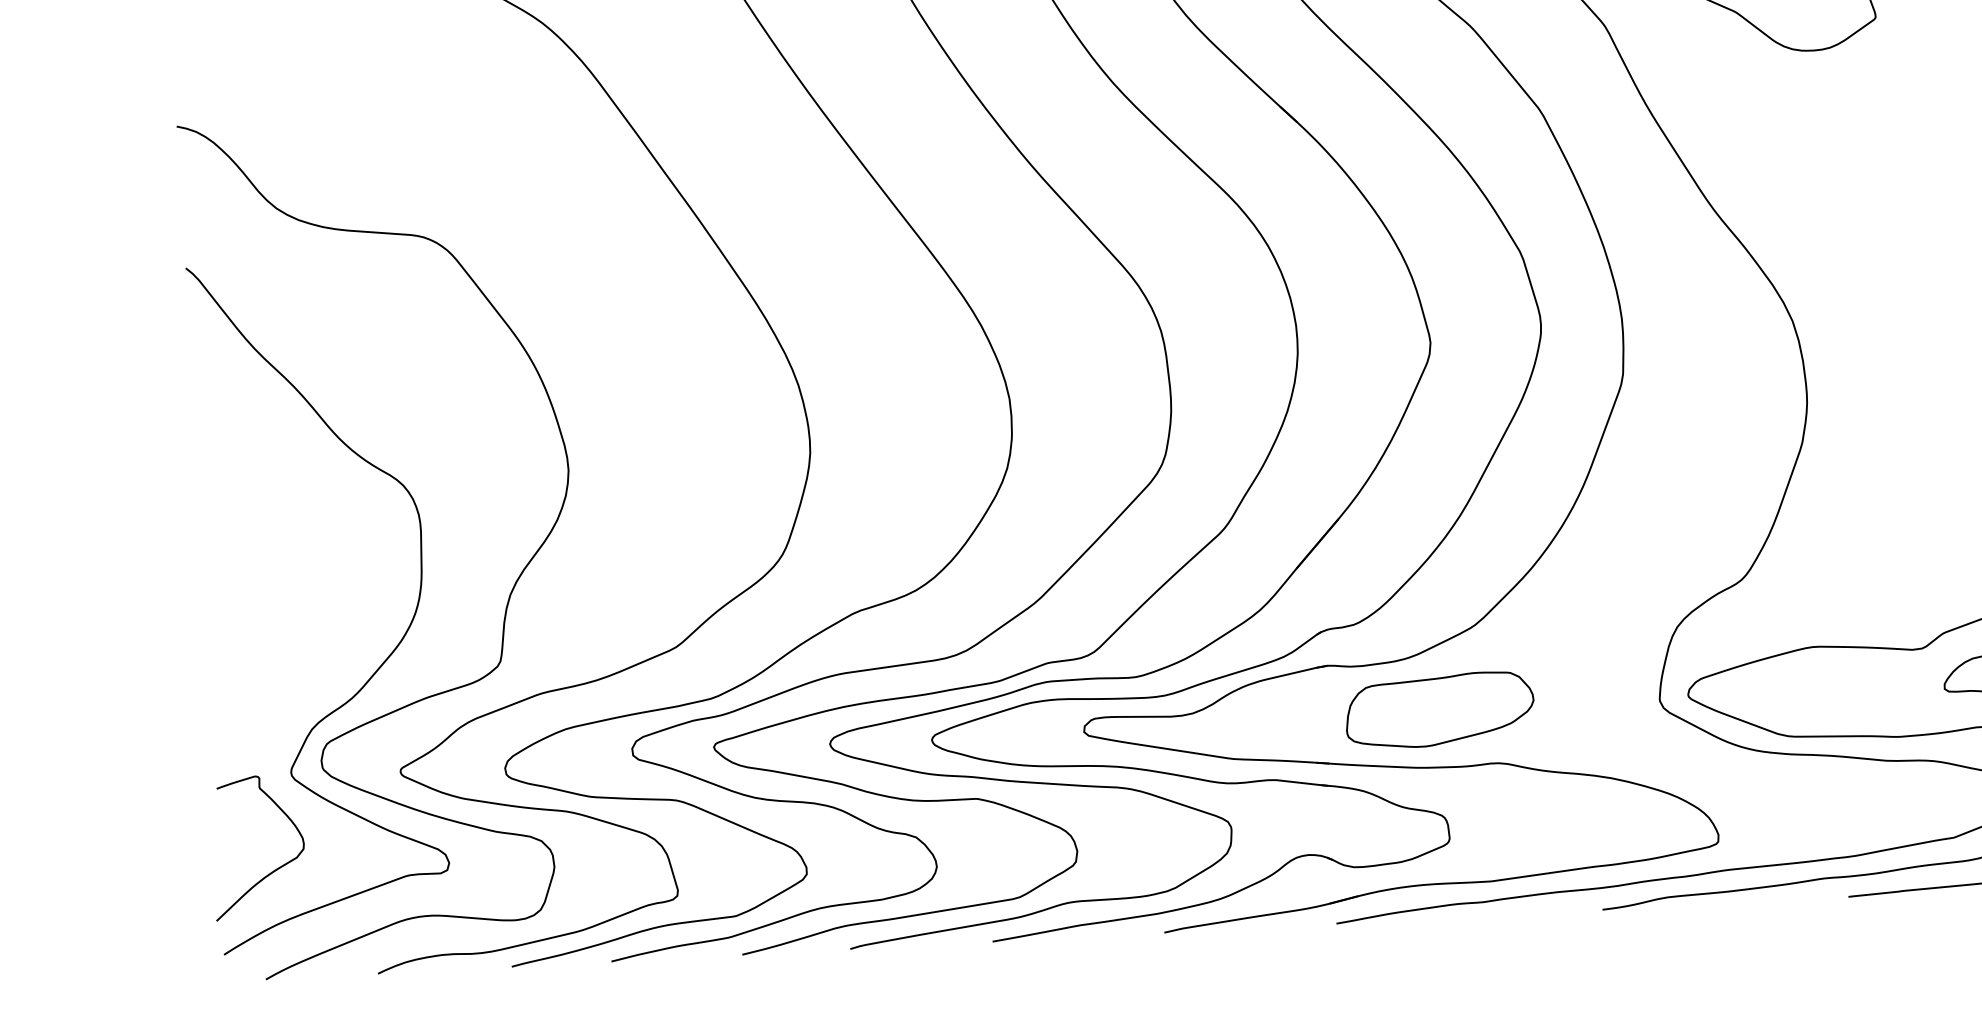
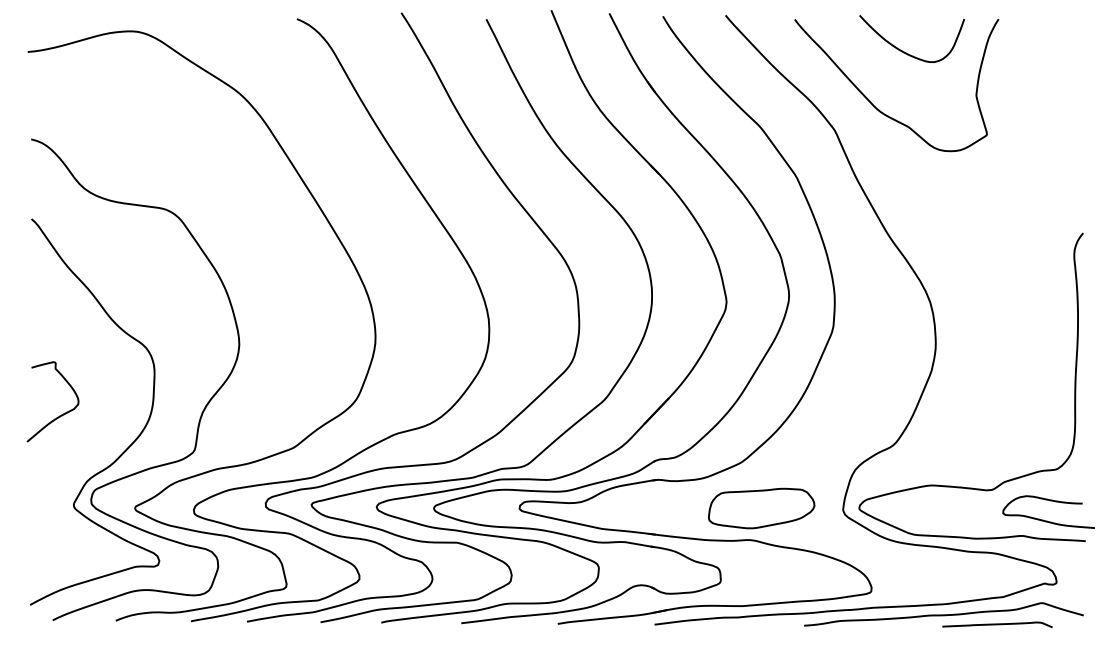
part: (1439, 710) -> (761, 508), moved
curve: (271, 870) -> (59, 415), moved

